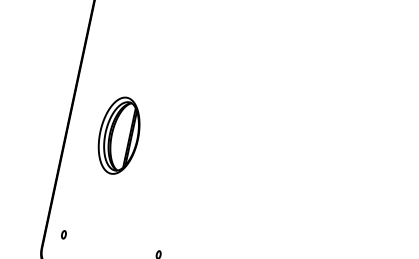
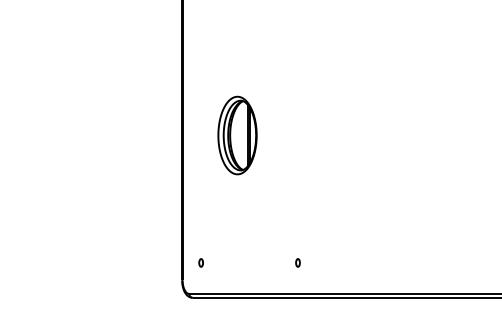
part: (119, 135) -> (237, 135), moved

